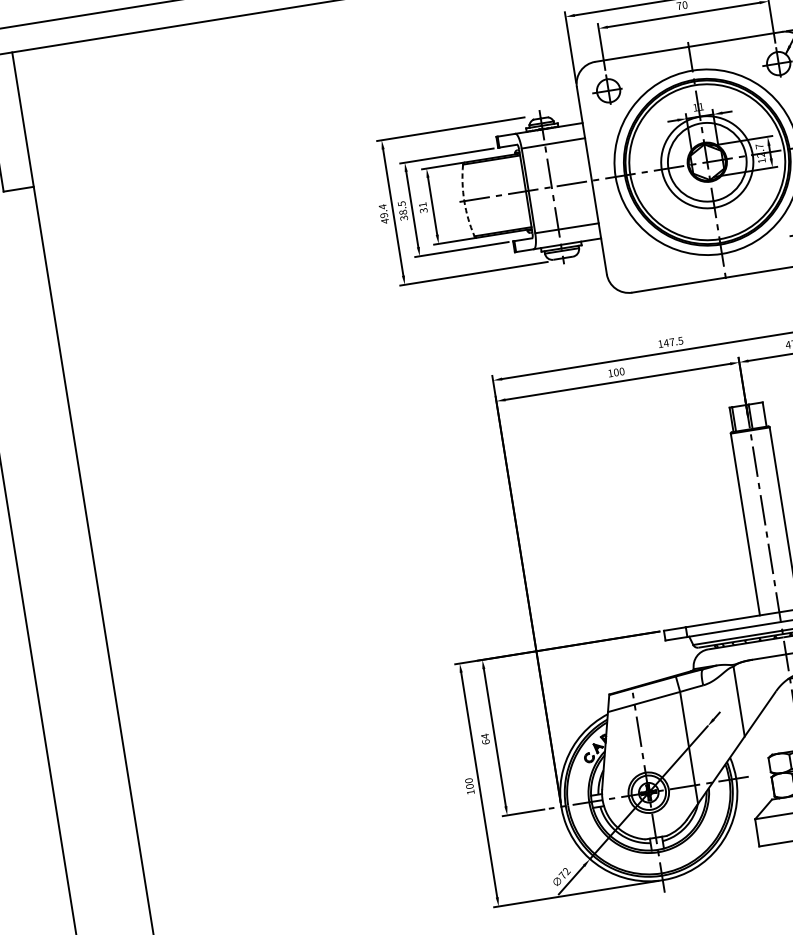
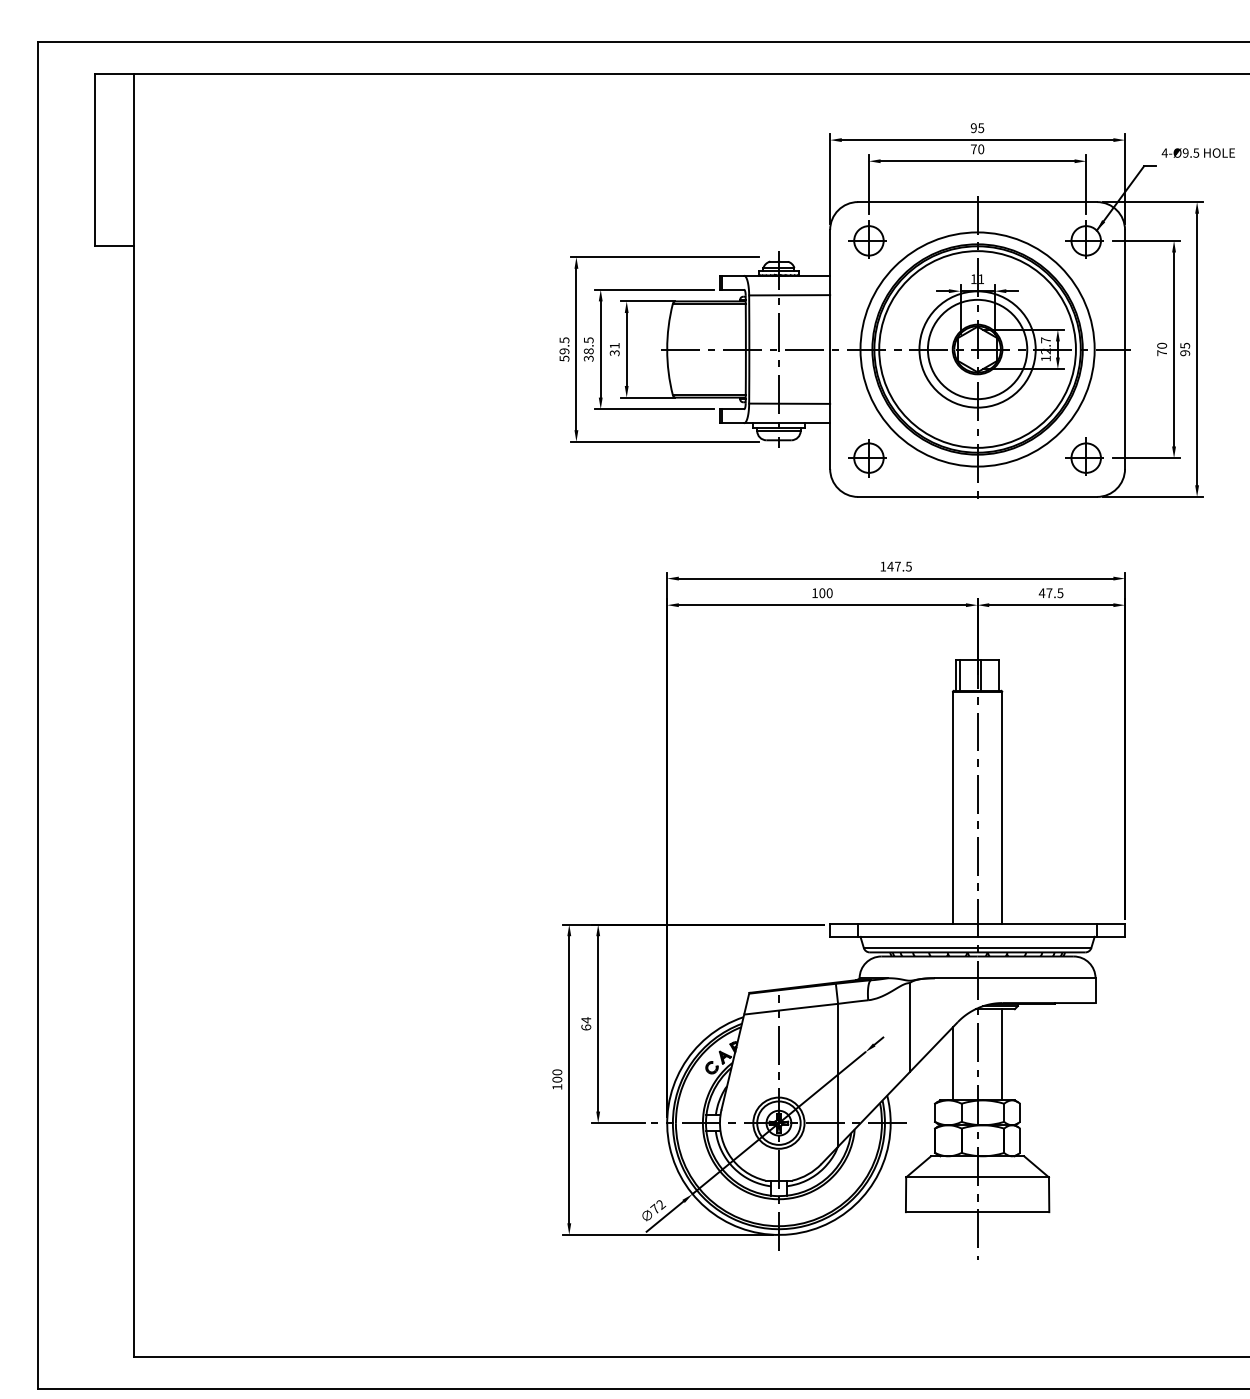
arc: (464, 201) -> (667, 349), dashed -> solid
text: (383, 214) -> (564, 349), 49.4 -> 59.5
part: (634, 261) -> (867, 458), added
line: (777, 724) -> (952, 1063), added

